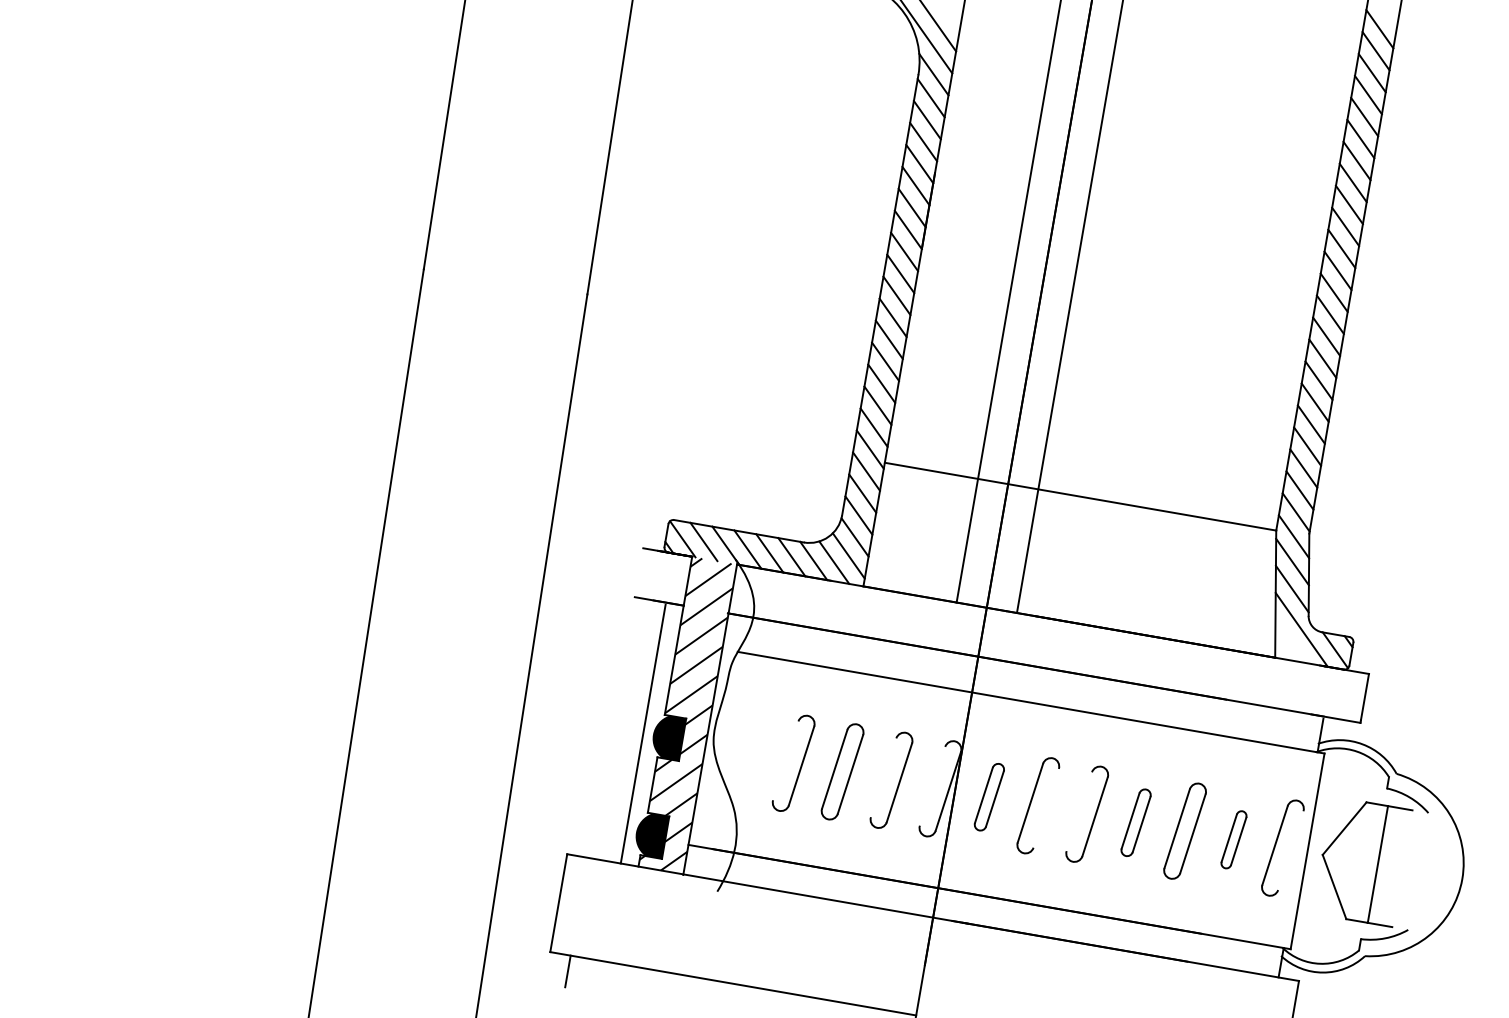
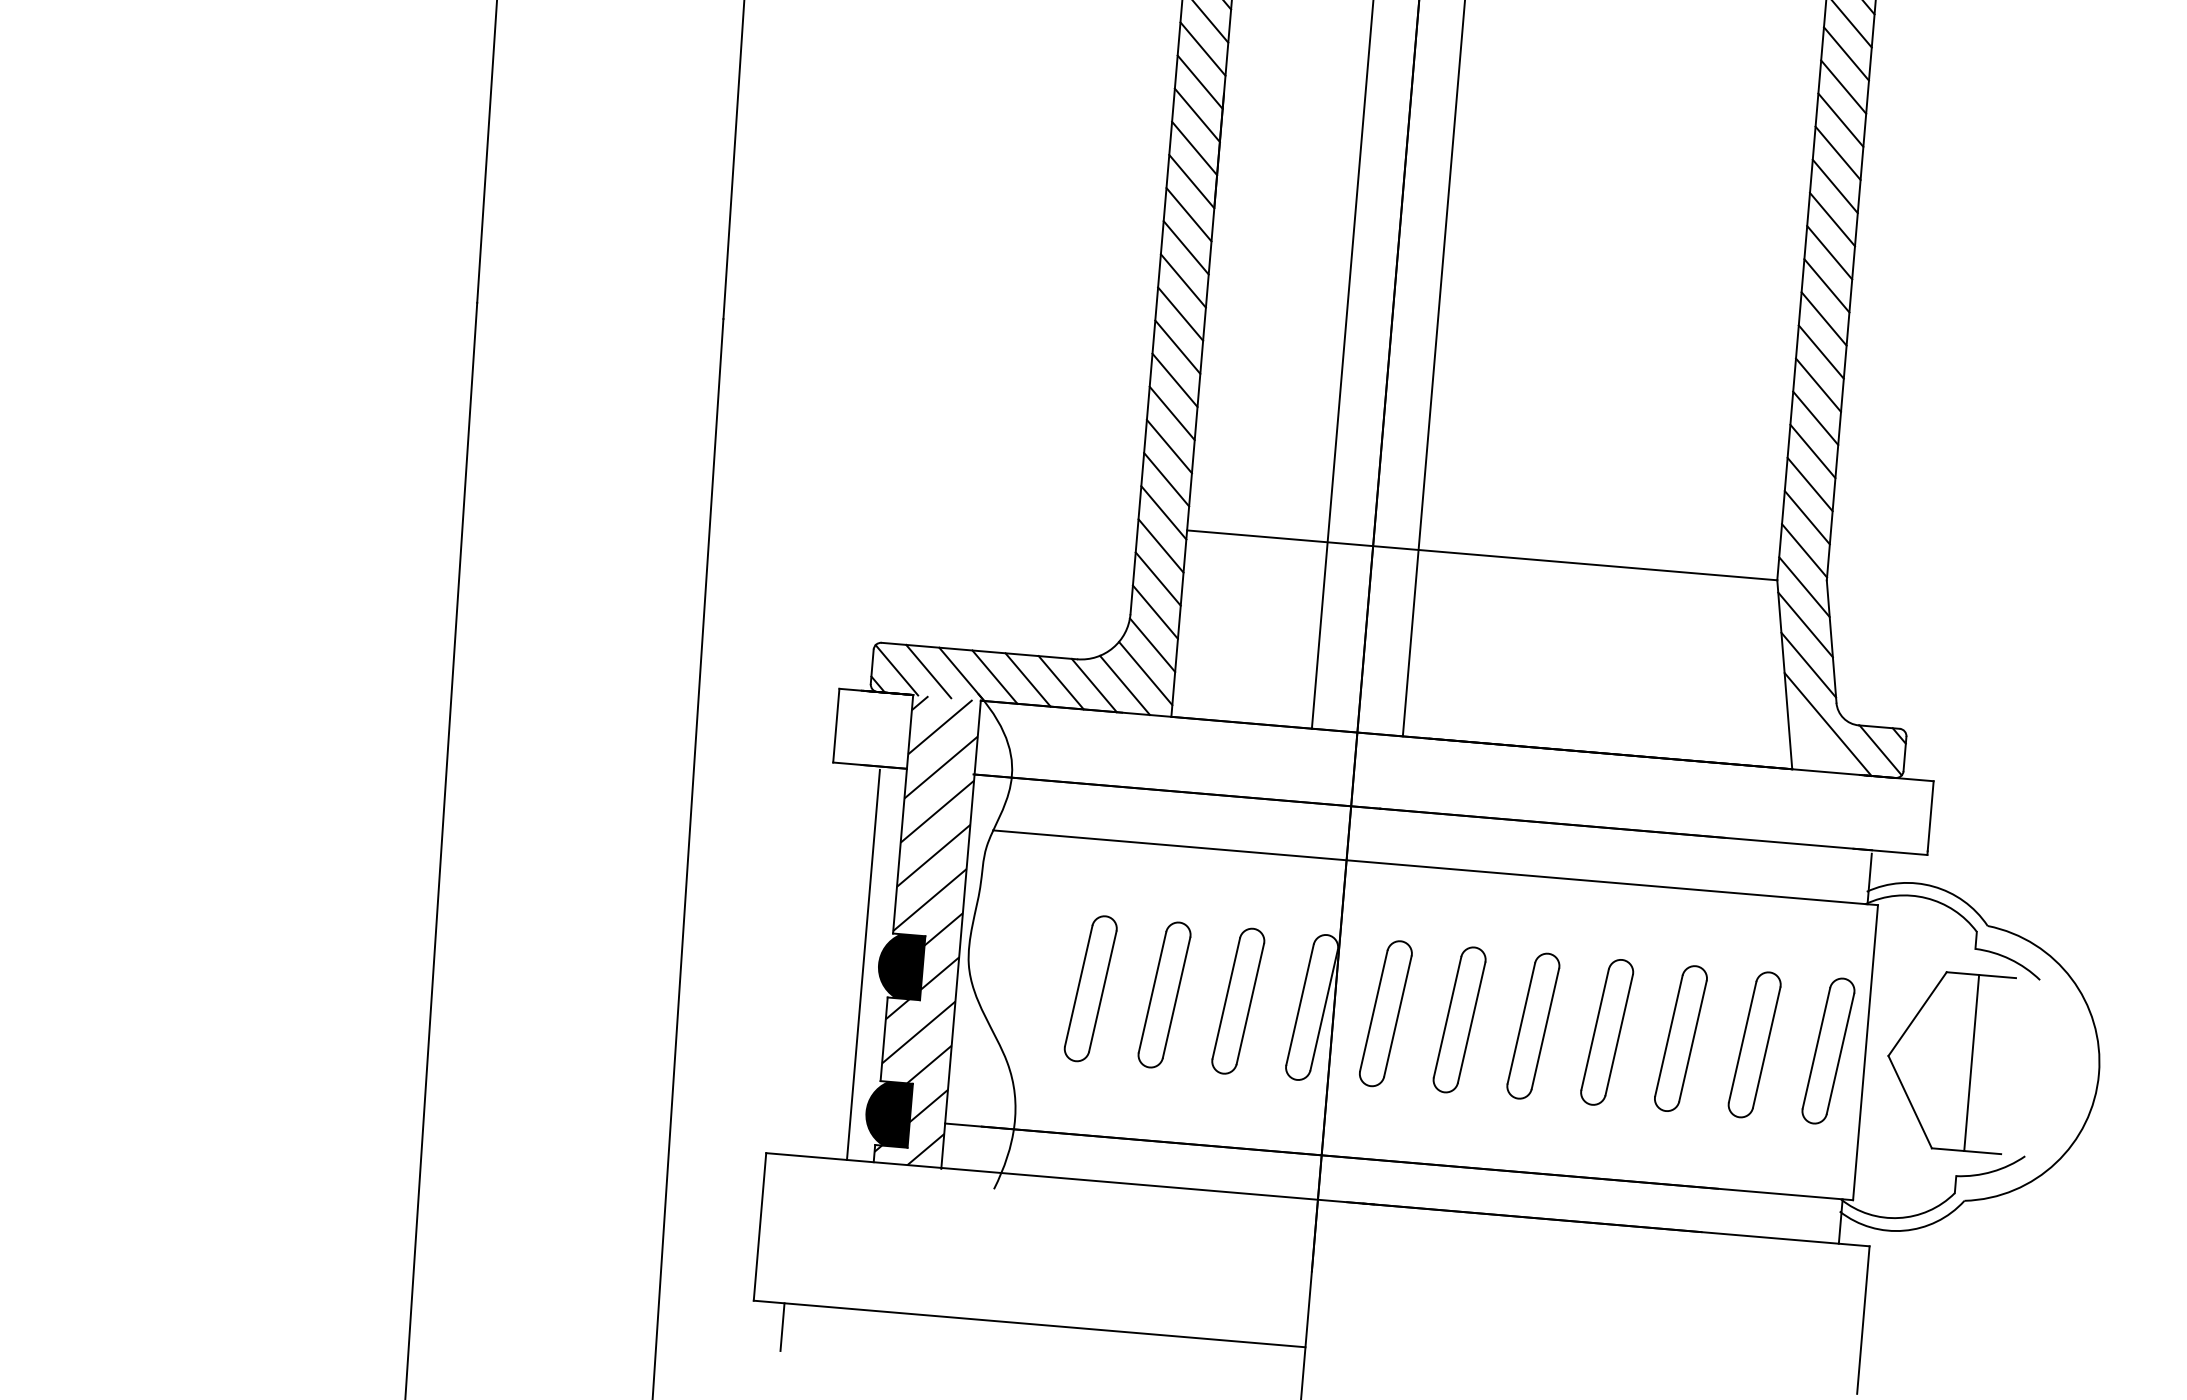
line: (638, 572) -> (835, 725), added
line: (785, 760) -> (1078, 985), added
line: (883, 777) -> (1226, 998), added
line: (932, 785) -> (1299, 1003), added
part: (989, 796) -> (1385, 1012), size x1.43
line: (1045, 807) -> (1470, 1021), added
line: (1079, 811) -> (1521, 1023), added
part: (1135, 822) -> (1606, 1032), size x1.43
part: (1233, 839) -> (1753, 1044), size x1.67
line: (1290, 850) -> (1840, 1053), added

